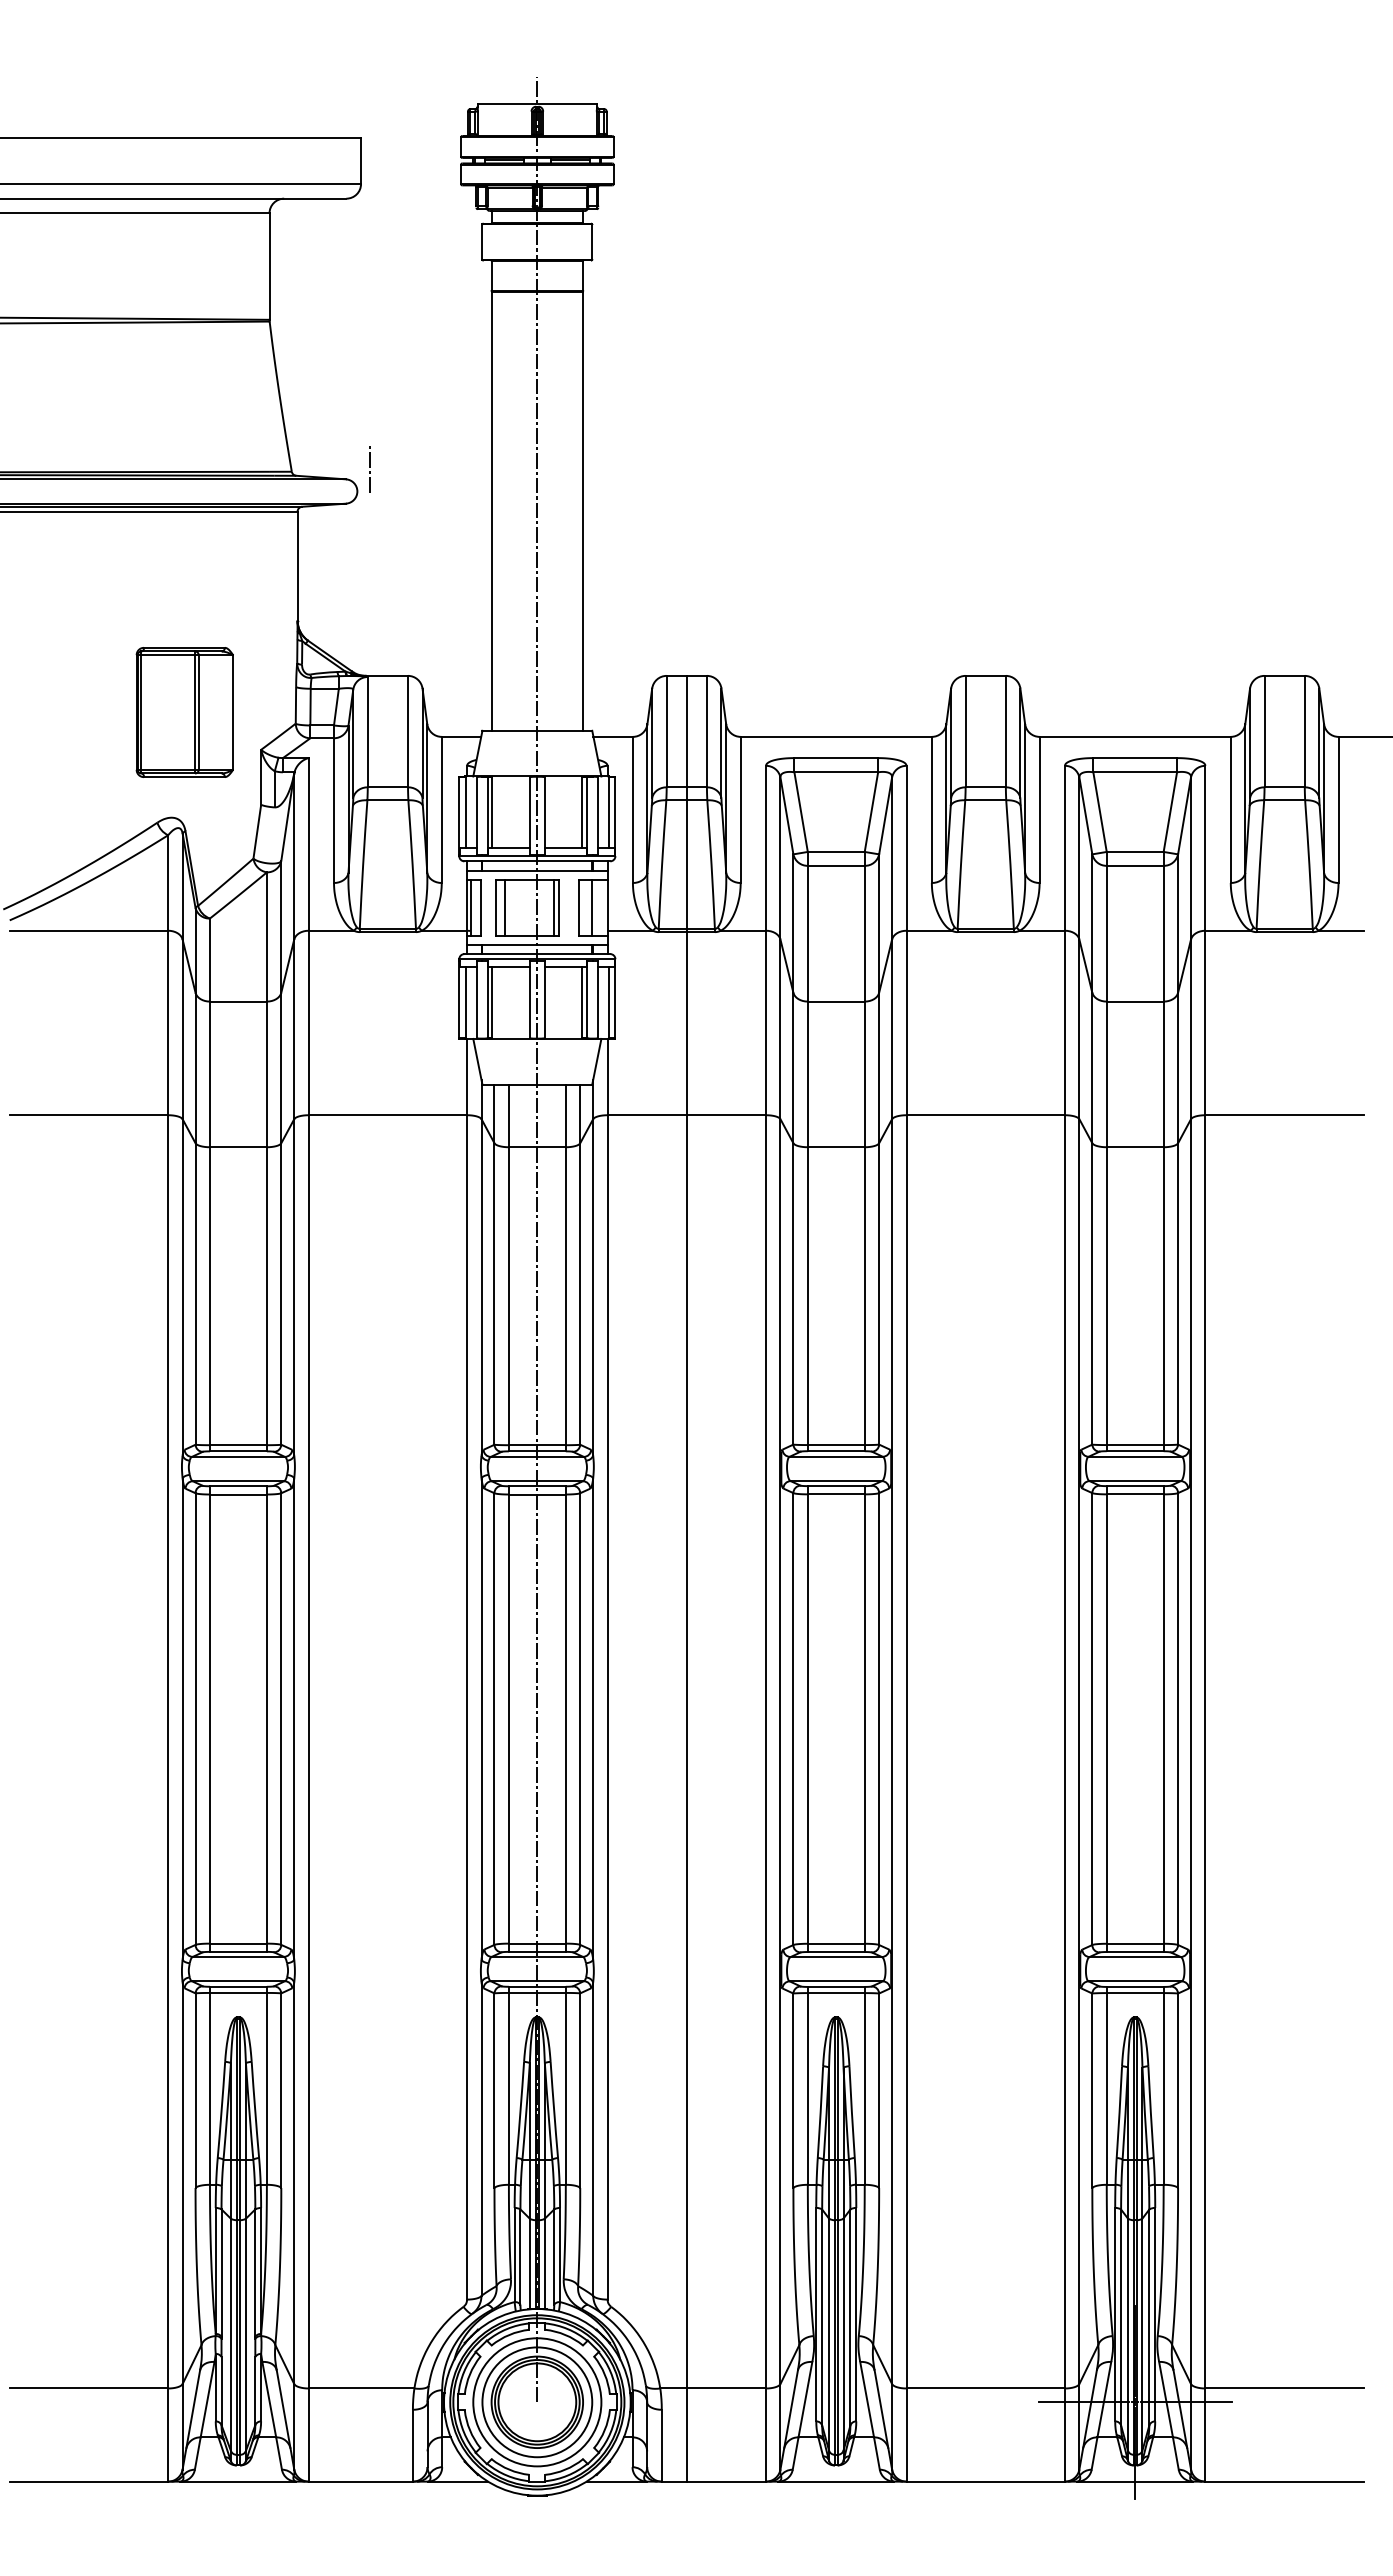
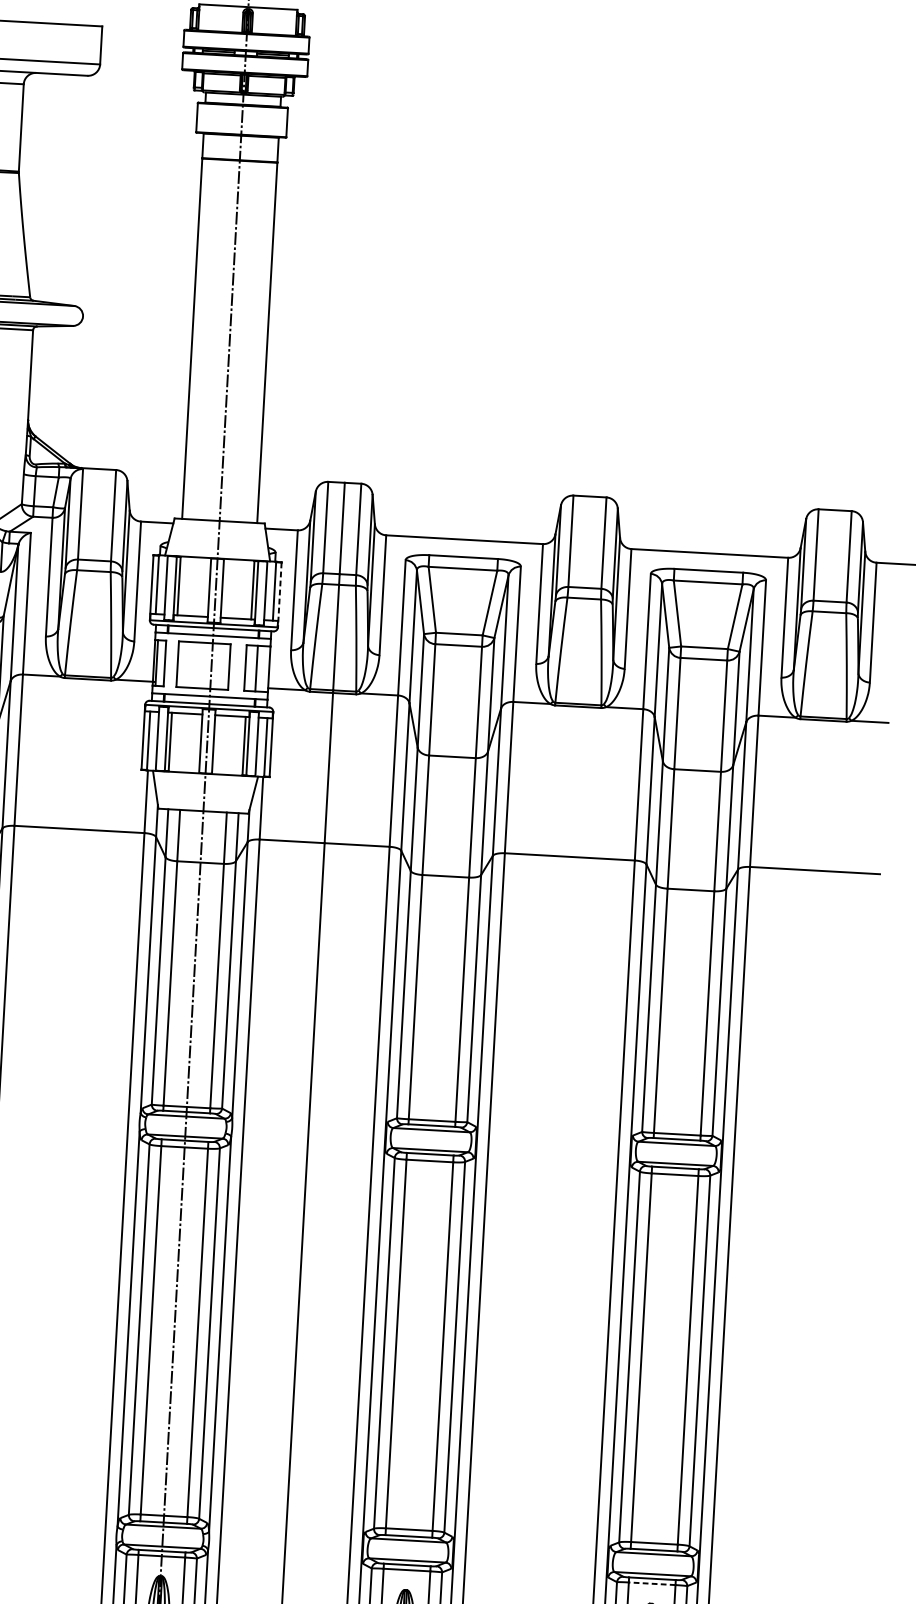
line: (369, 467) -> (94, 297), removed
line: (615, 815) -> (279, 594), solid -> dashed
line: (505, 907) -> (185, 664), removed
line: (554, 907) -> (225, 666), removed
line: (1134, 1993) -> (651, 1584), solid -> dashed

